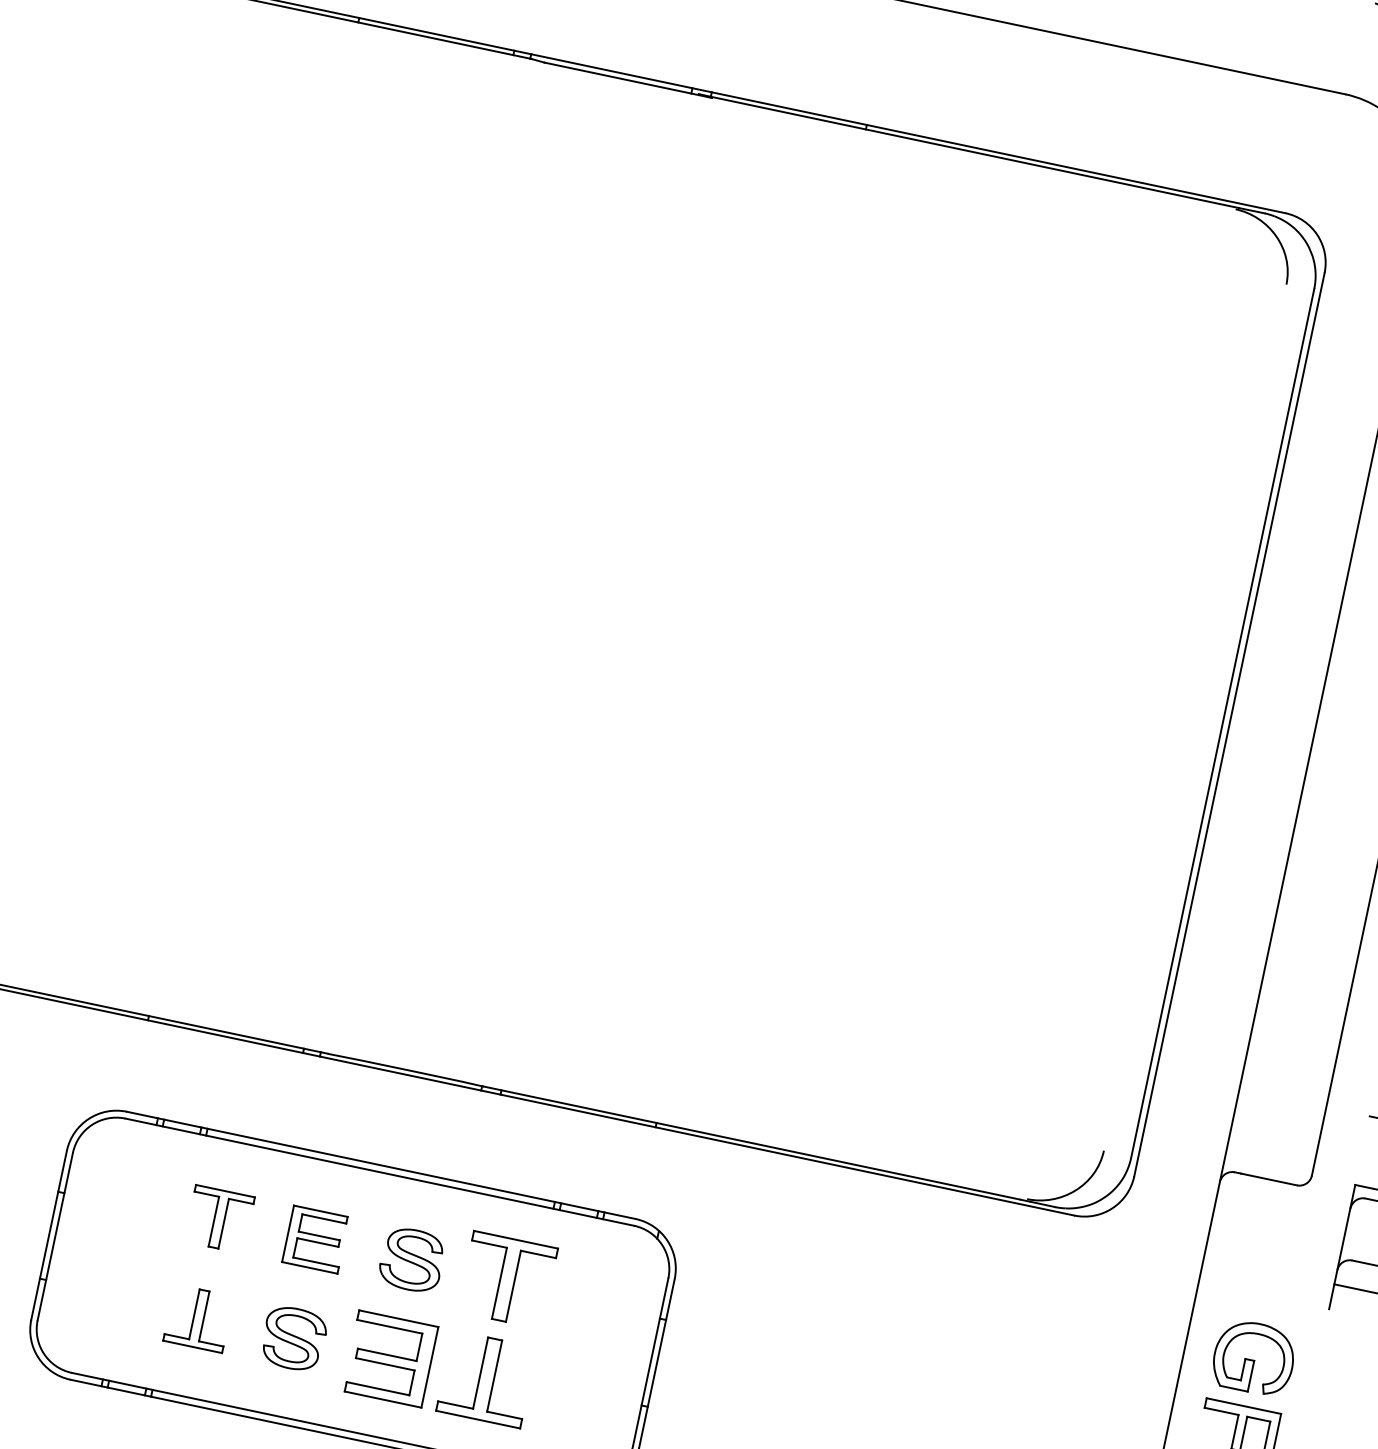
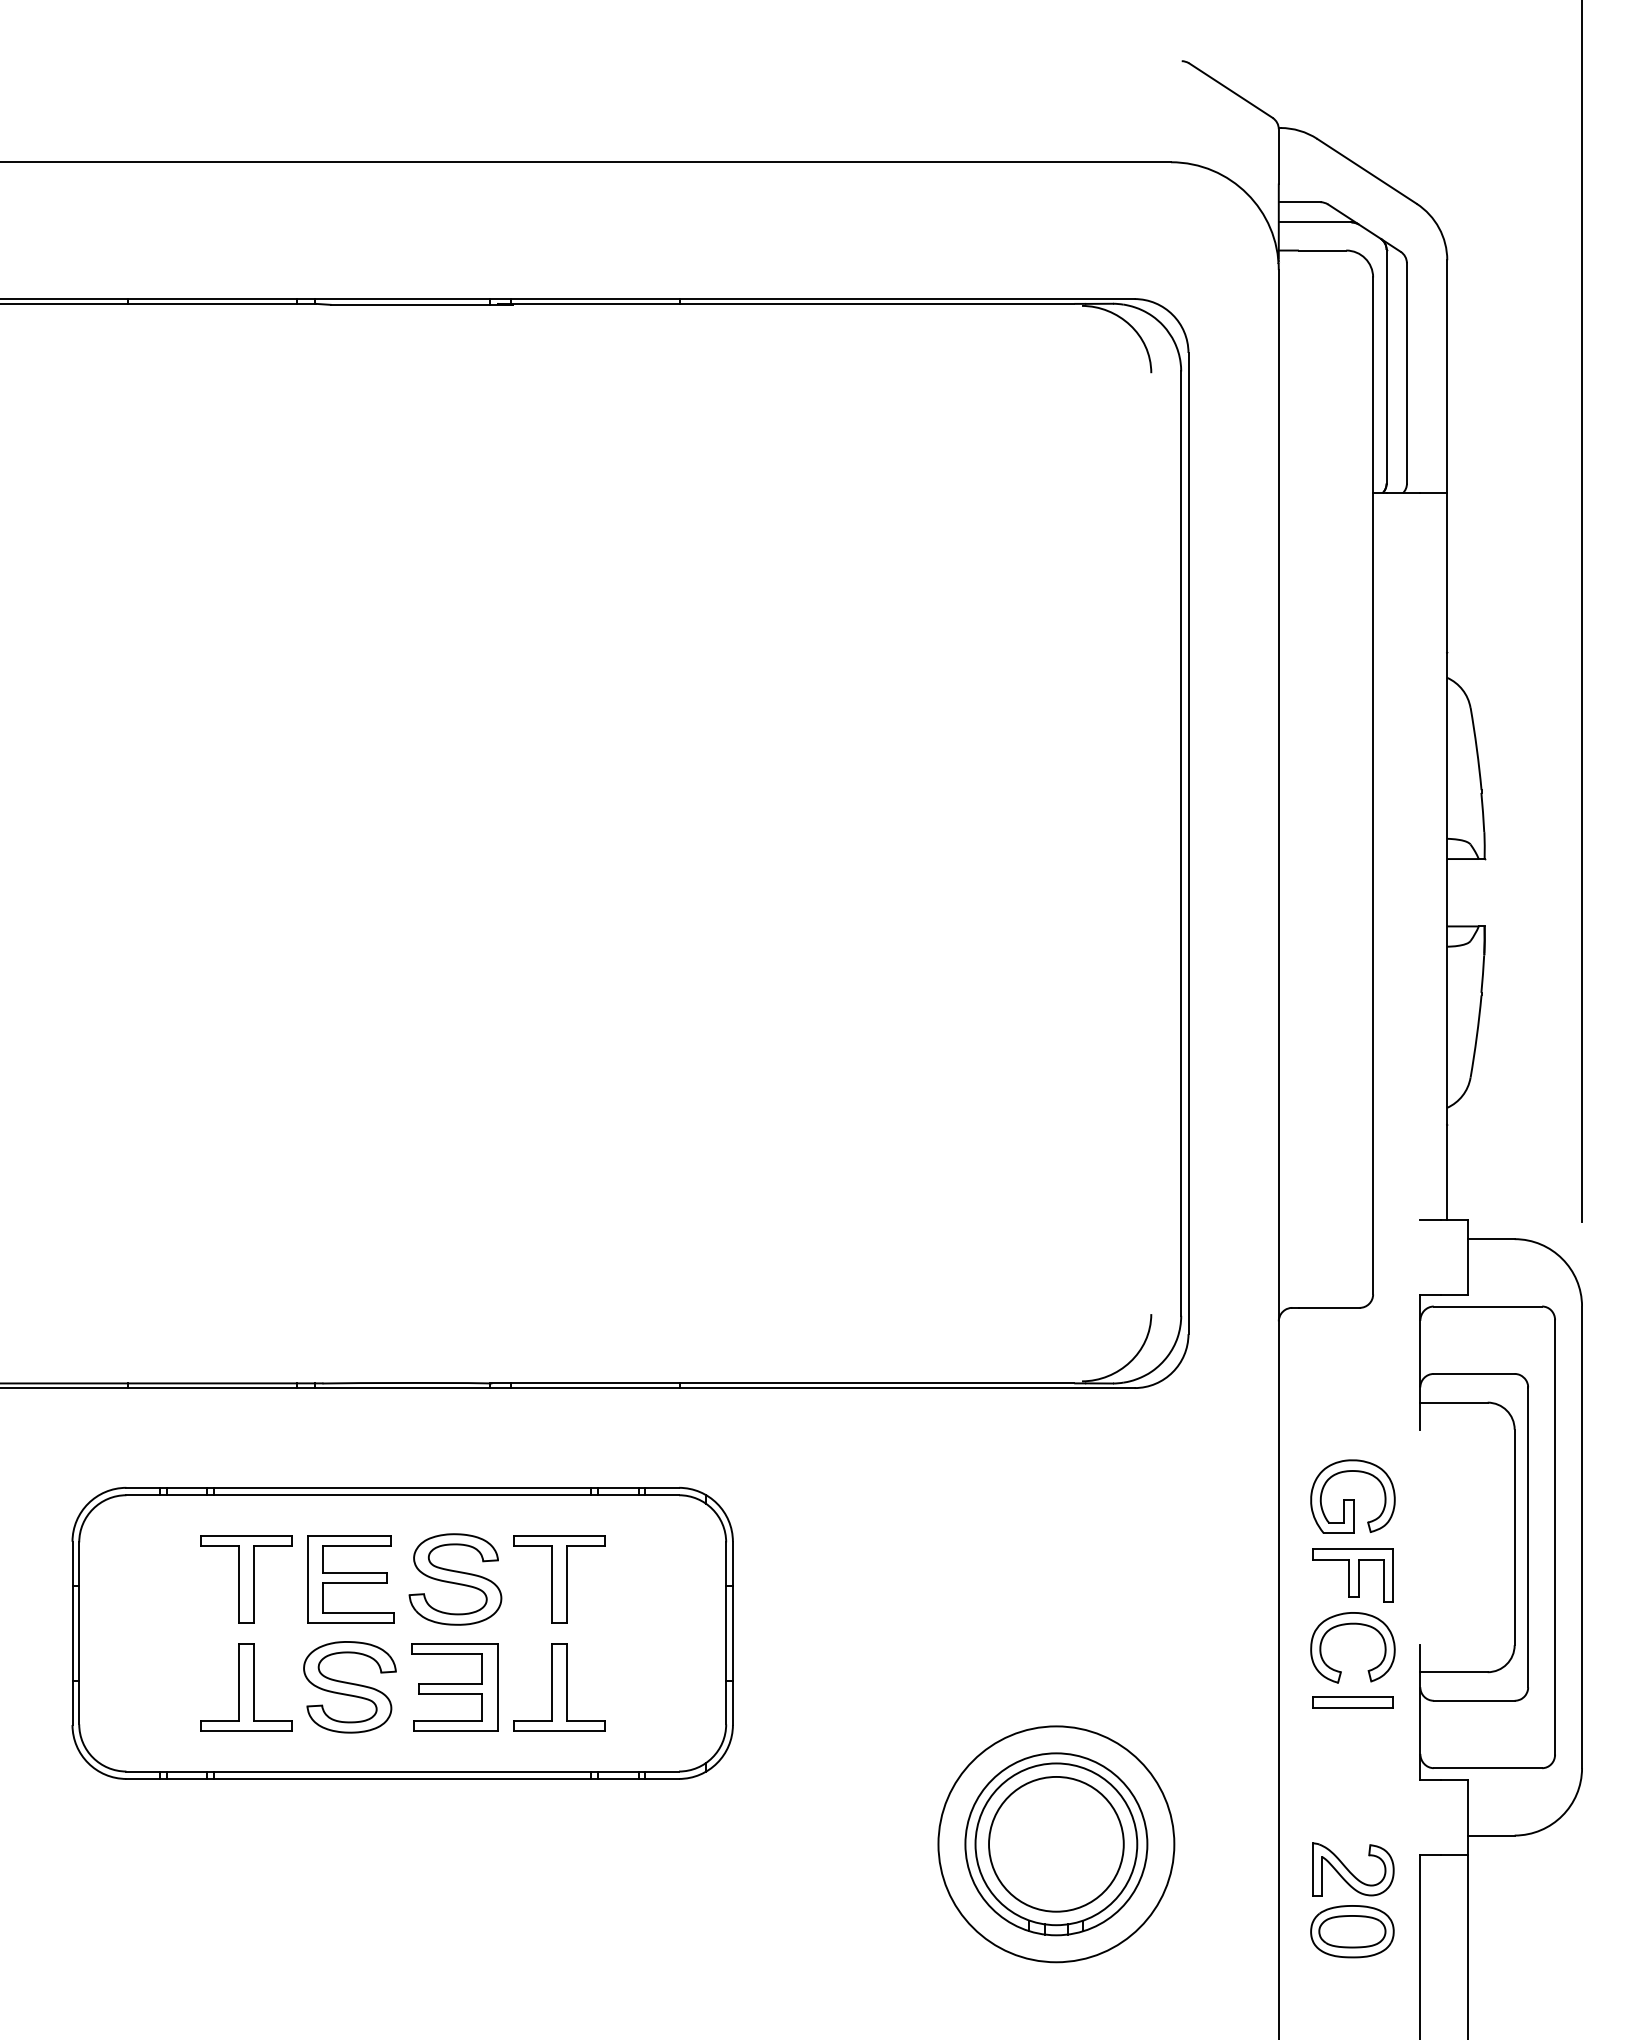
part: (219, 1219) -> (246, 1579), size x1.43
part: (315, 1239) -> (350, 1579), size x1.43
part: (412, 1259) -> (455, 1579), size x1.43
part: (198, 1318) -> (246, 1687), size x1.43
part: (293, 1338) -> (349, 1687), size x1.43

